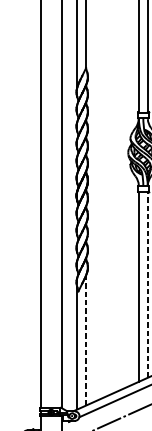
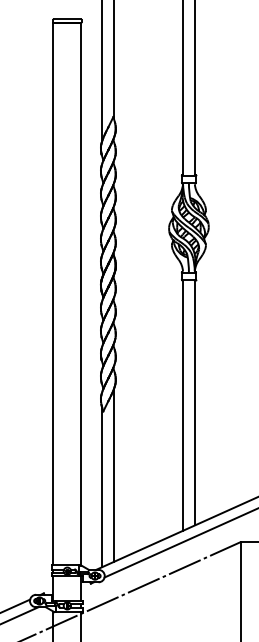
line: (147, 285) -> (194, 403), dashed -> solid
line: (86, 339) -> (113, 475), dashed -> solid

